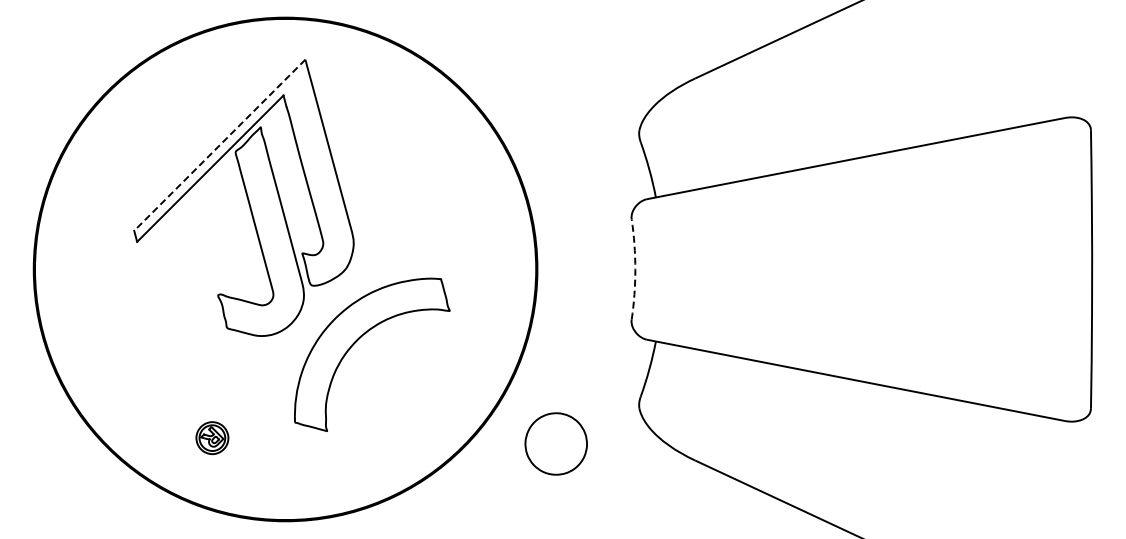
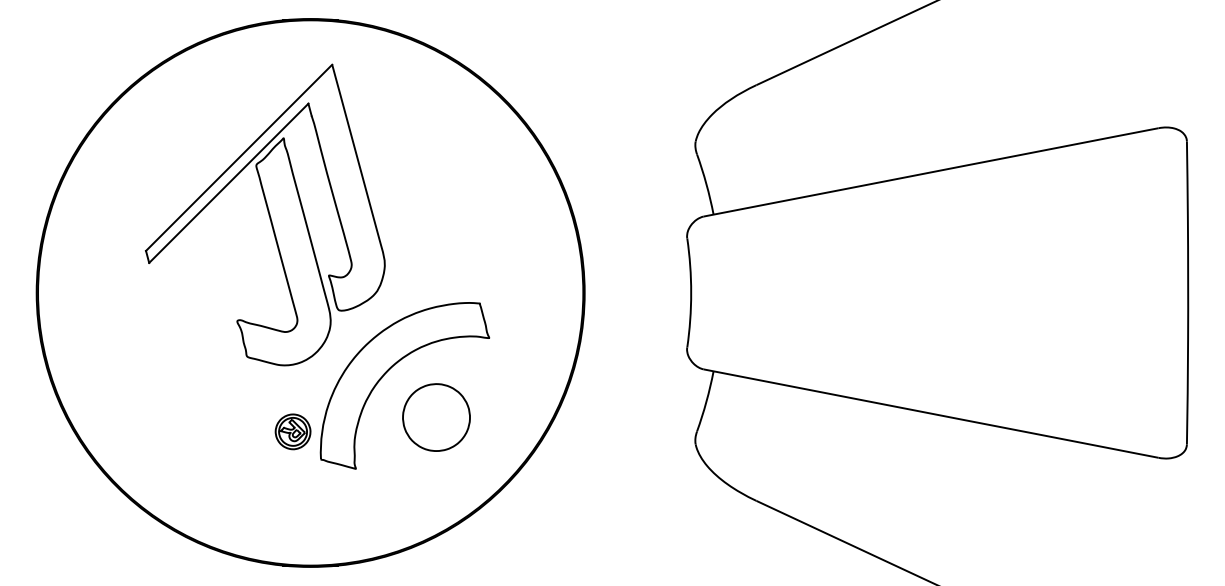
line: (219, 145) -> (238, 158), dashed -> solid
arc: (635, 269) -> (691, 293), dashed -> solid
part: (212, 438) -> (293, 432), moved
part: (555, 443) -> (435, 417), moved

